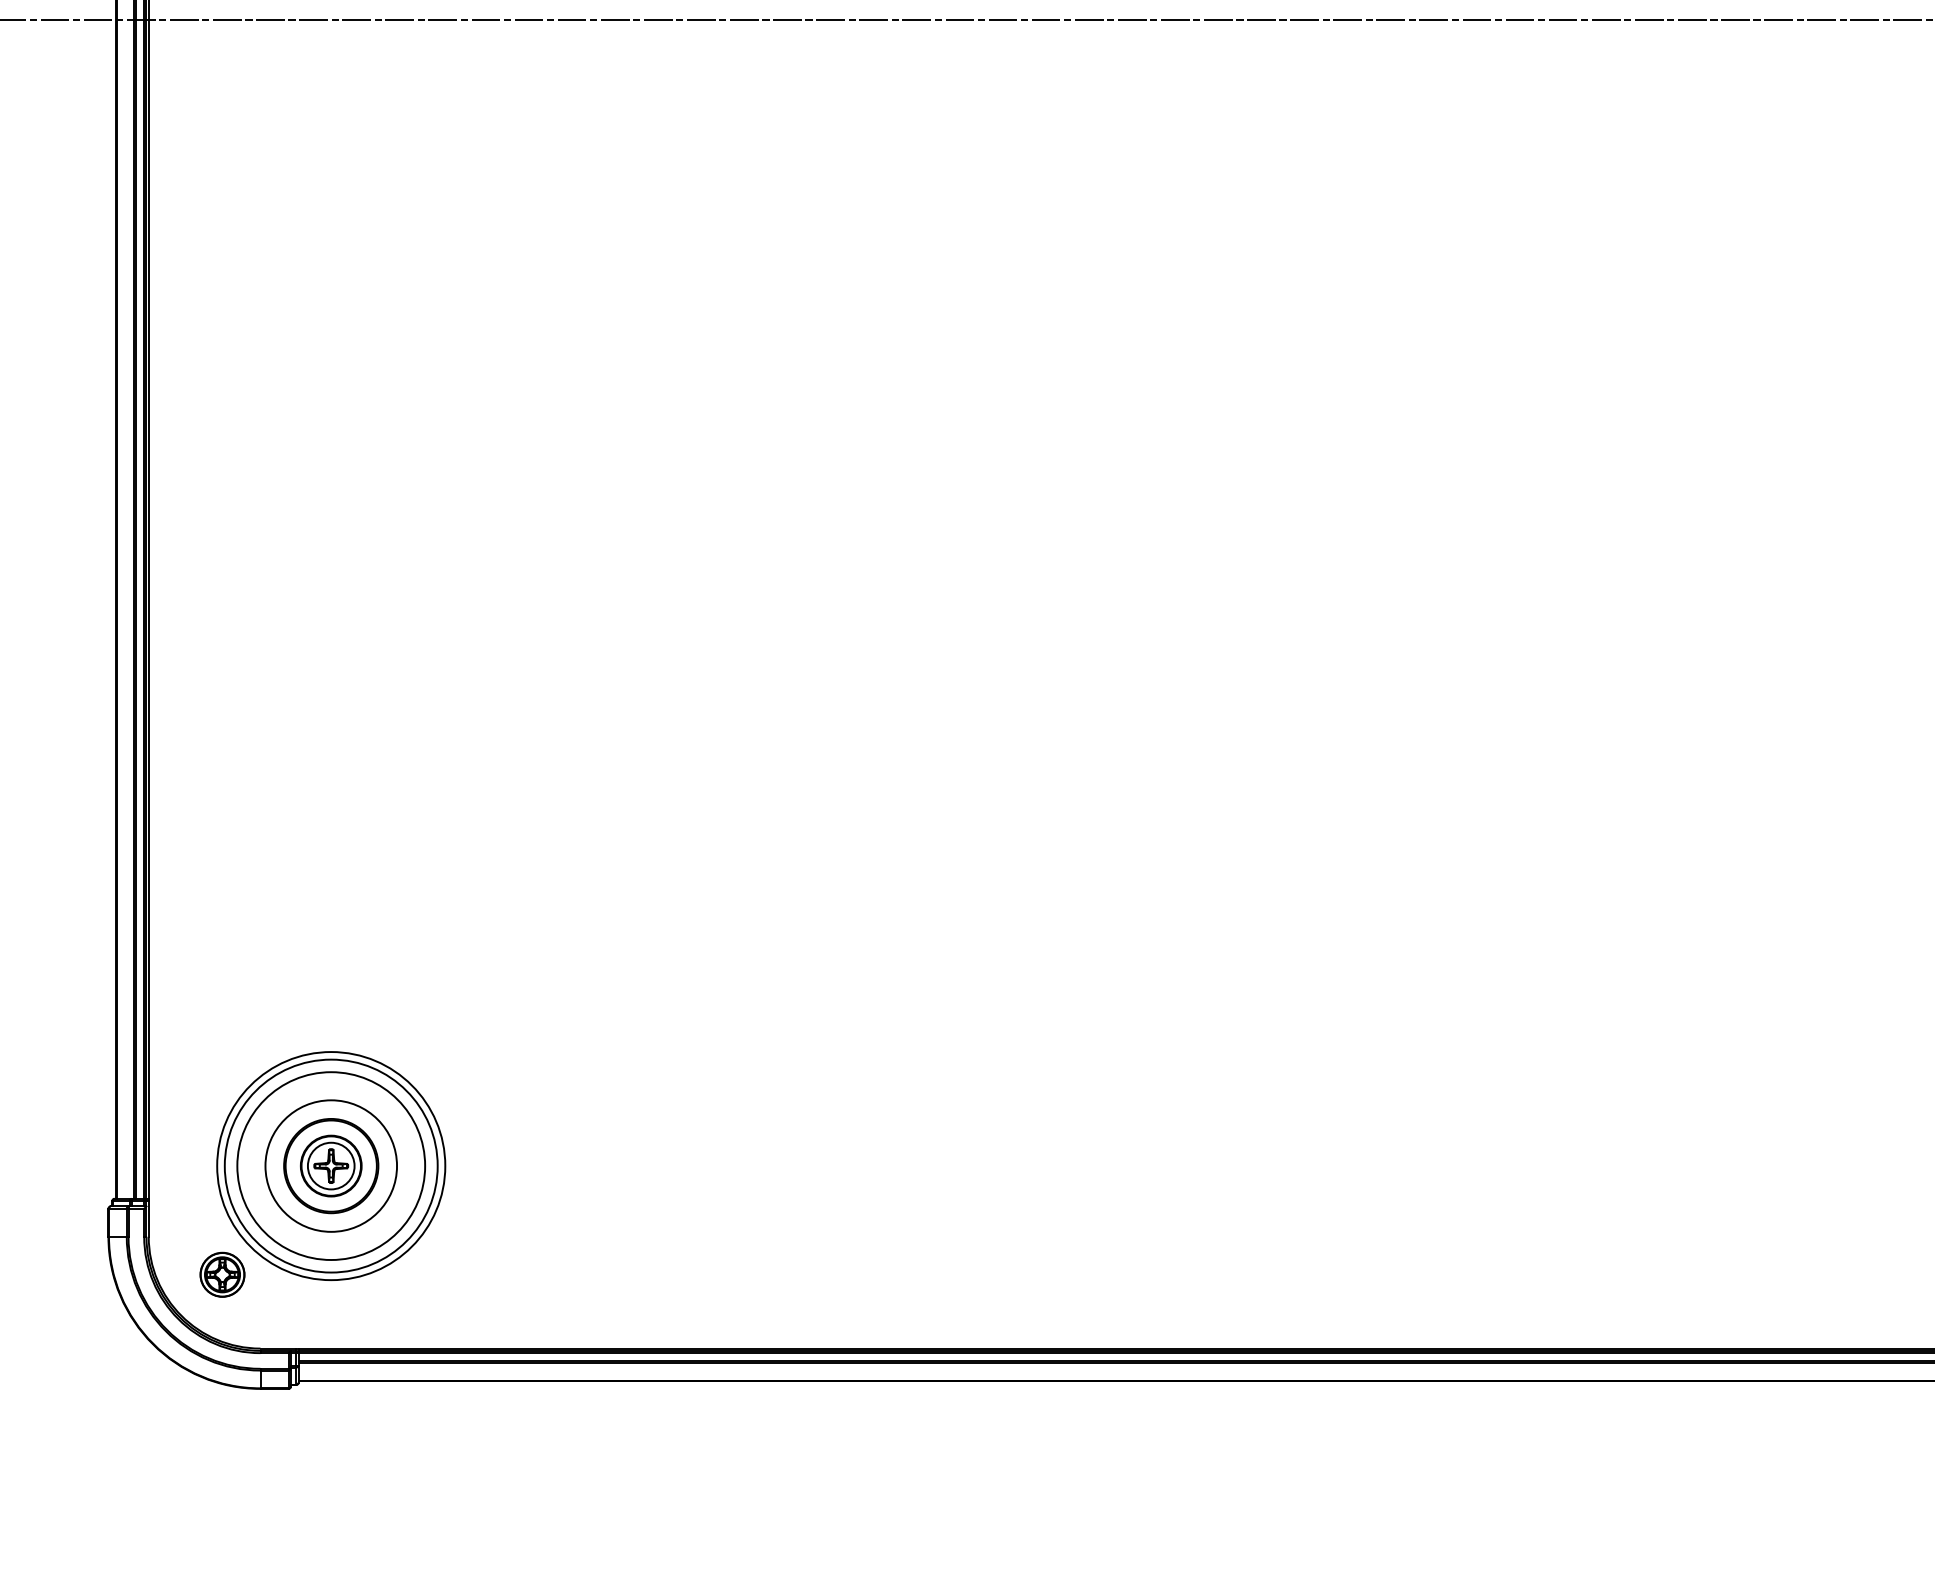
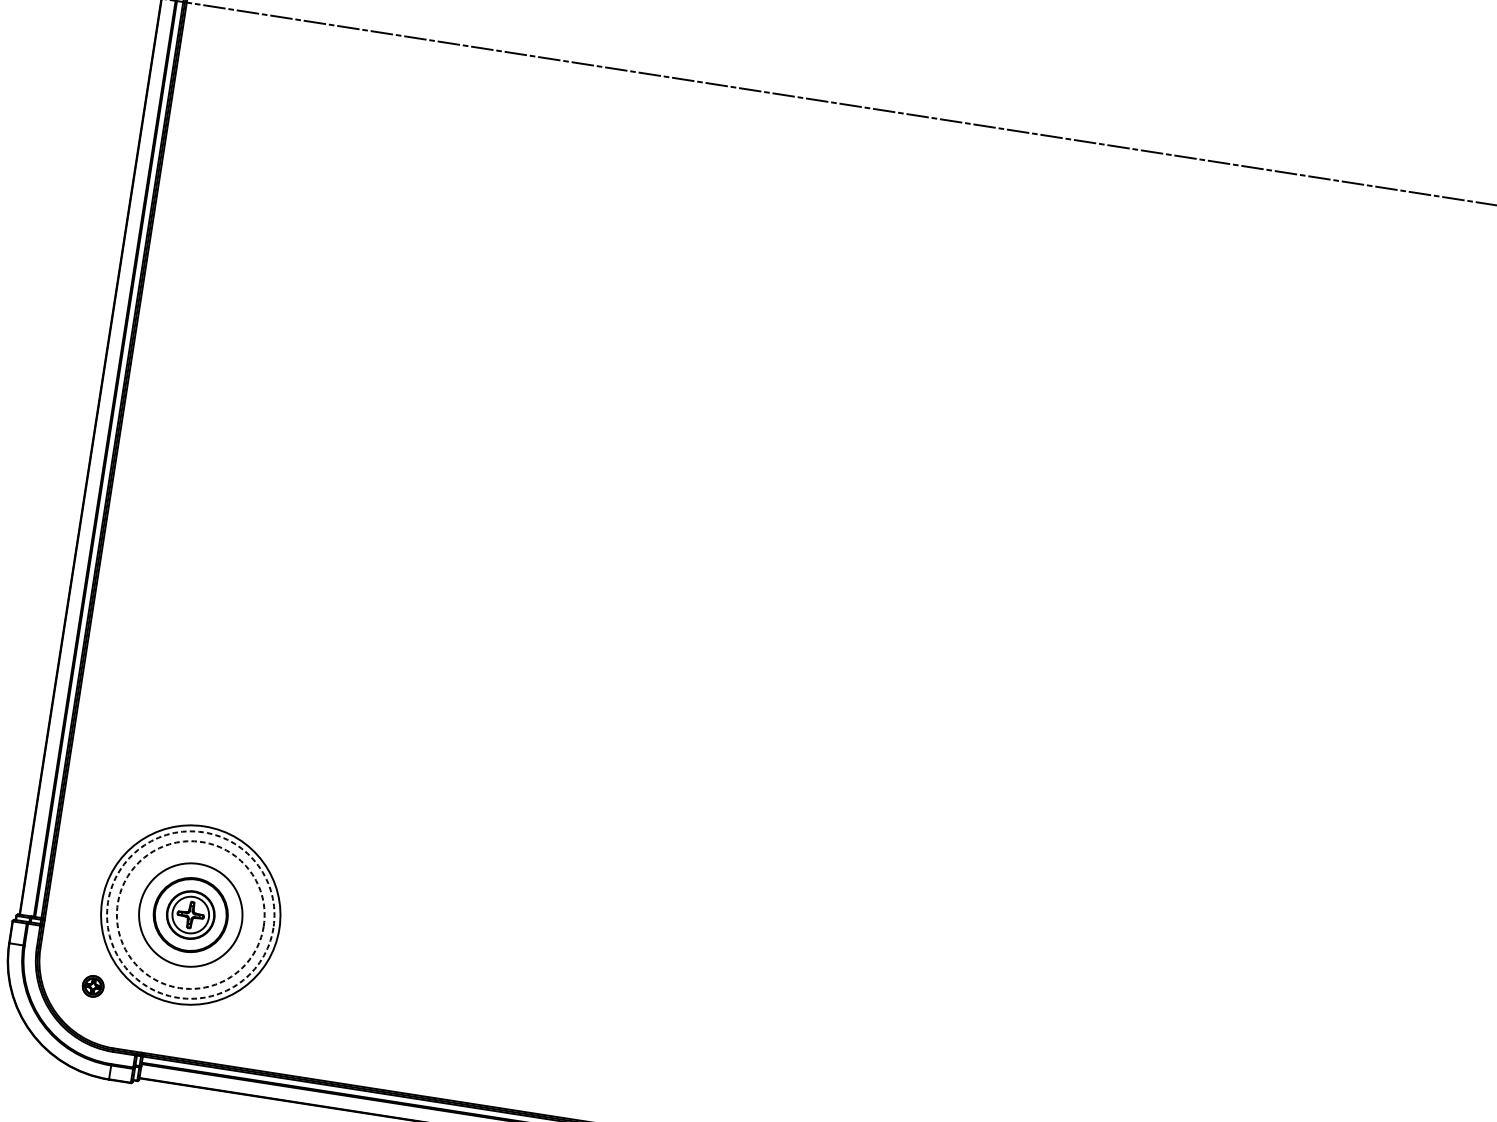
circle: (330, 1165) -> (190, 914), solid -> dashed
circle: (331, 1166) -> (190, 915), solid -> dashed
part: (222, 1274) -> (93, 986), size x0.6

